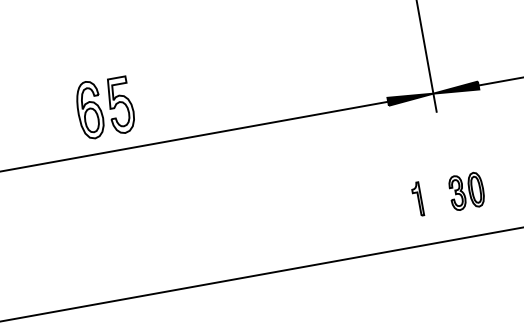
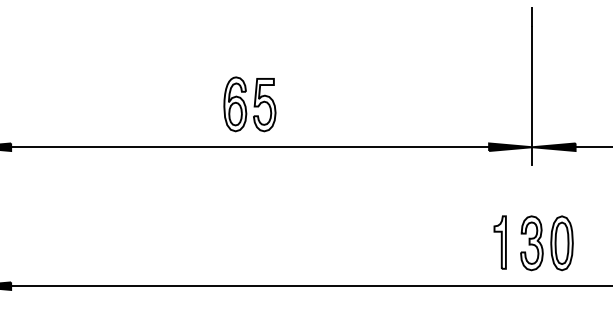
part: (104, 107) -> (249, 104), moved
part: (466, 191) -> (546, 243), size x1.67
part: (416, 199) -> (499, 242), size x1.67

